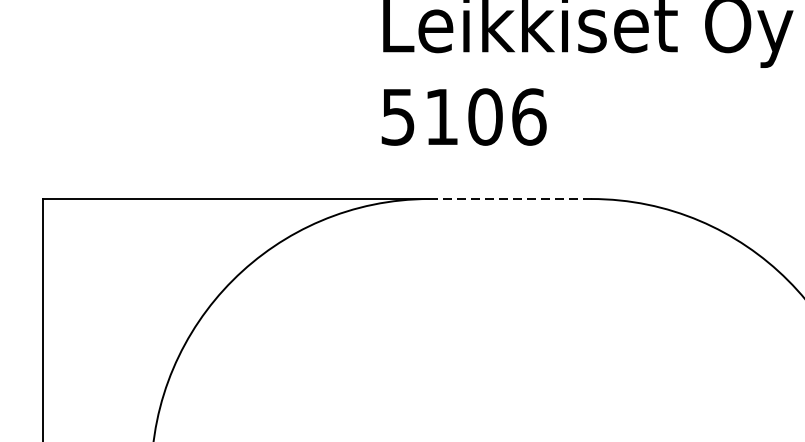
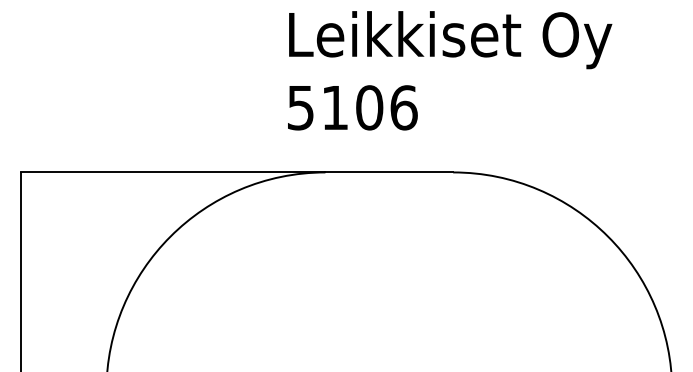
line: (510, 199) -> (389, 172), dashed -> solid

